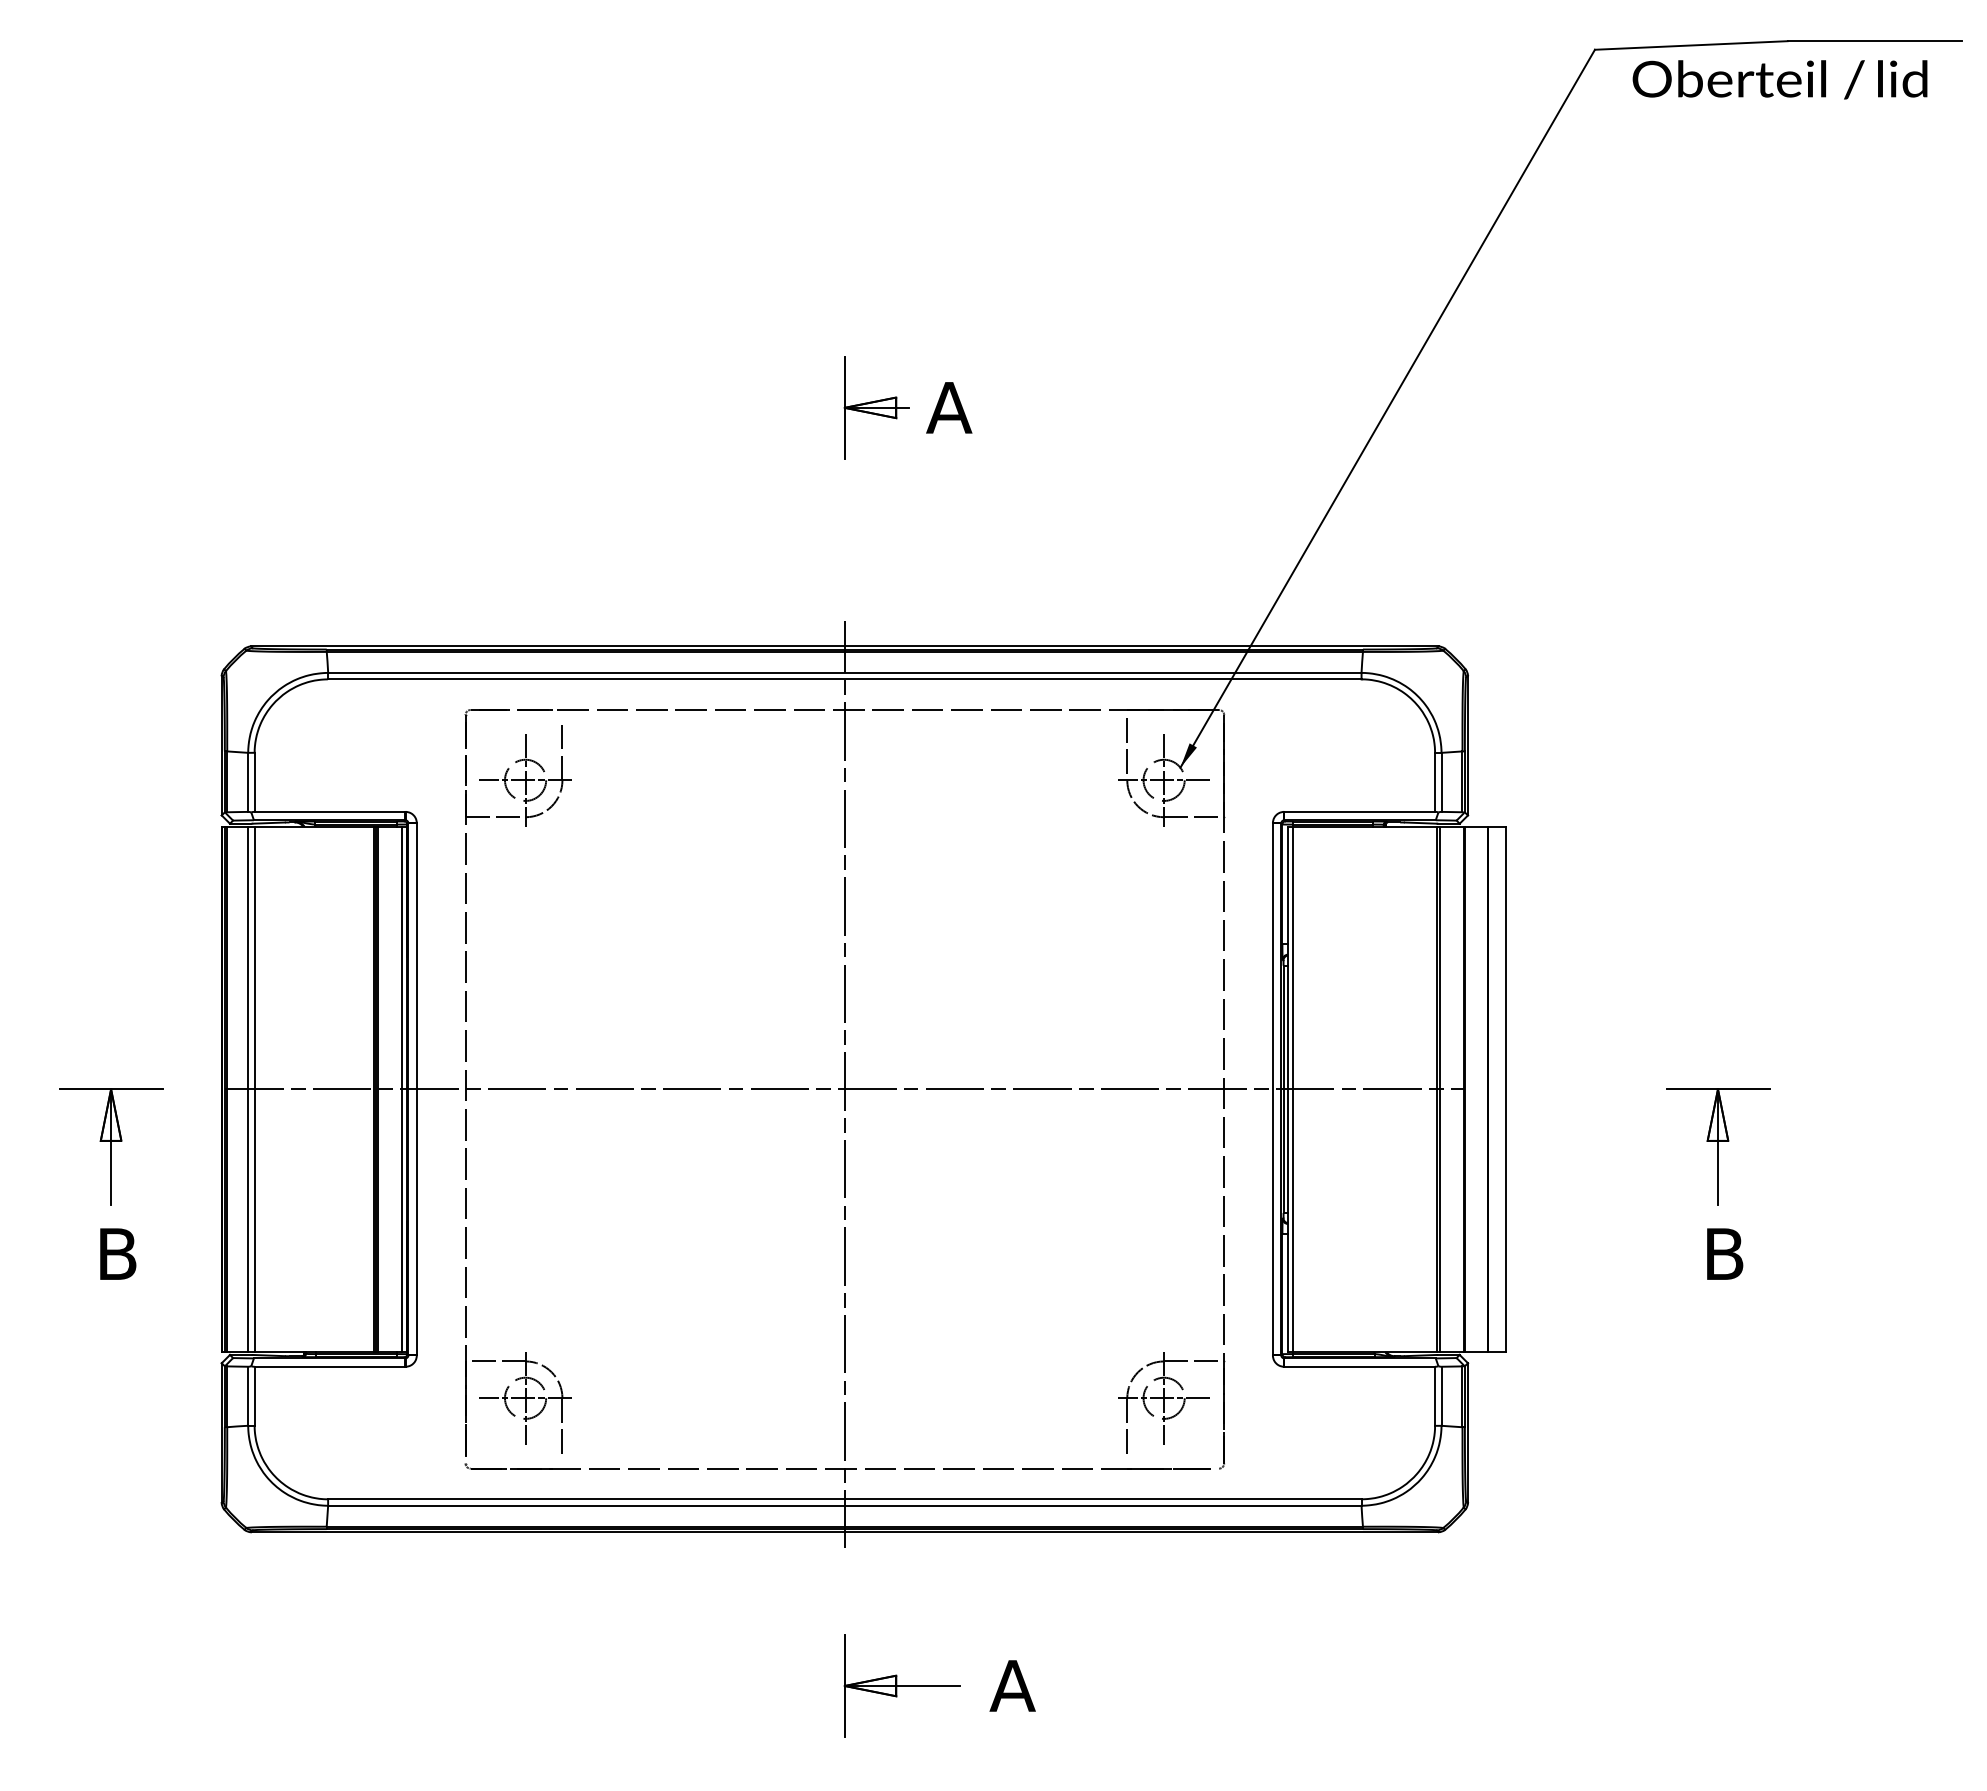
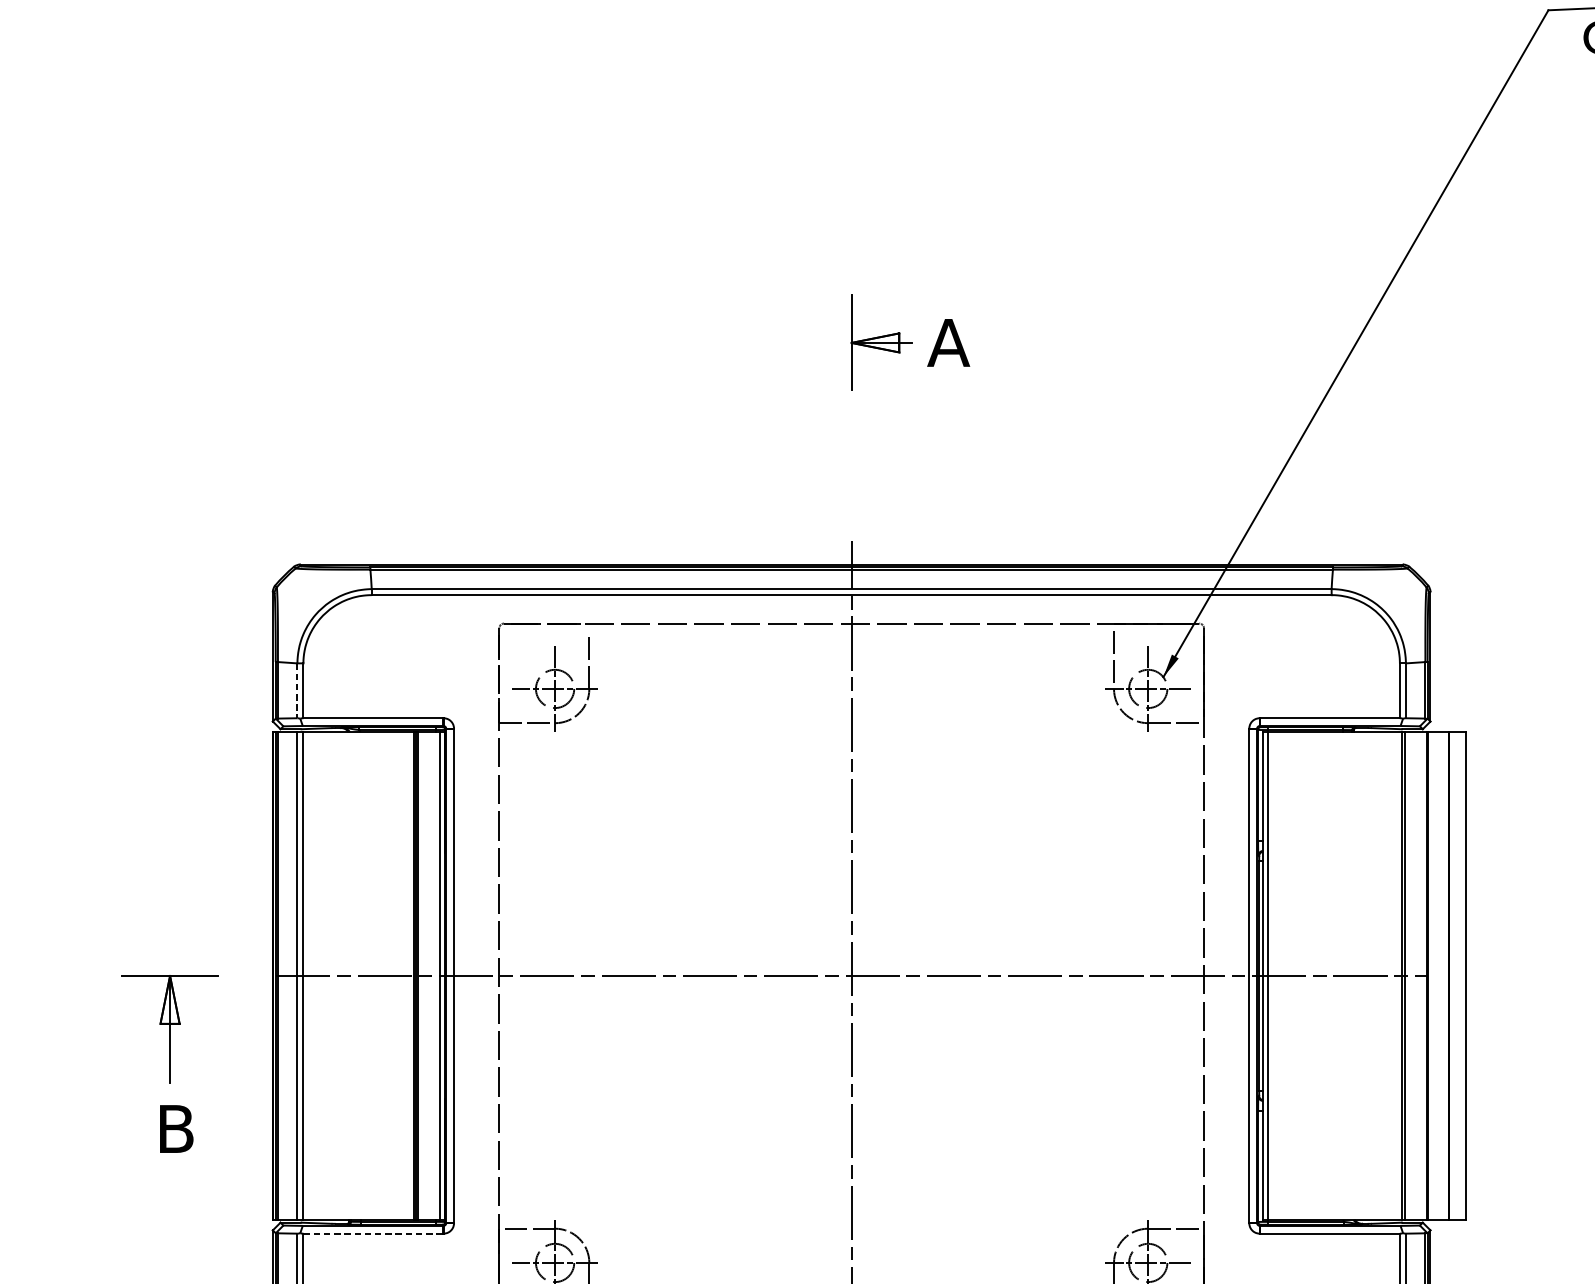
line: (248, 782) -> (297, 690), solid -> dashed
line: (330, 1366) -> (373, 1233), solid -> dashed

